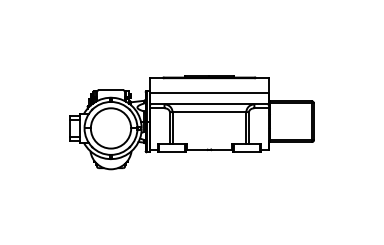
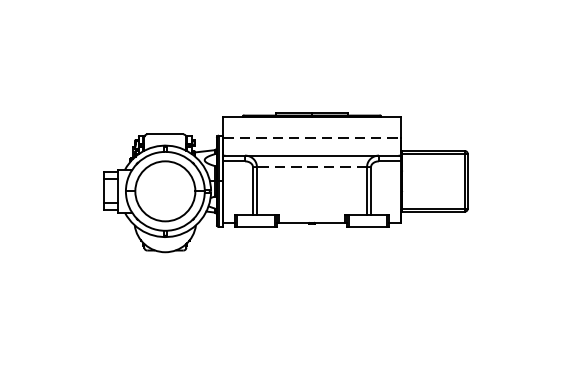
line: (209, 92) -> (312, 137), solid -> dashed
line: (209, 112) -> (312, 167), solid -> dashed

